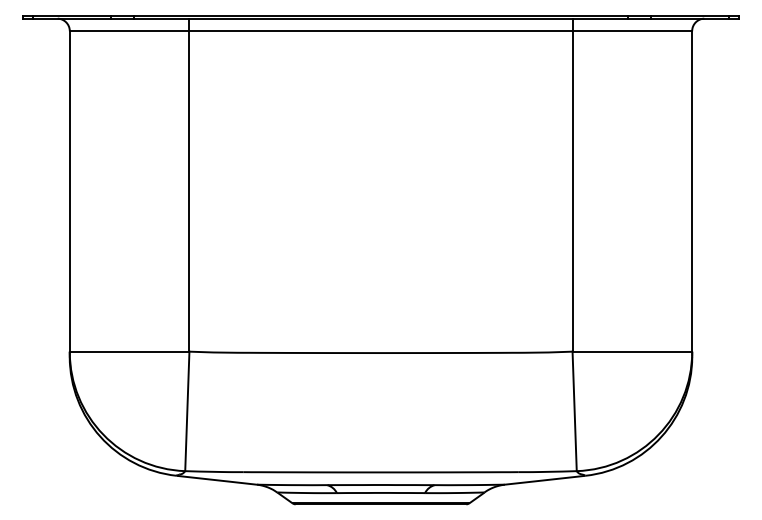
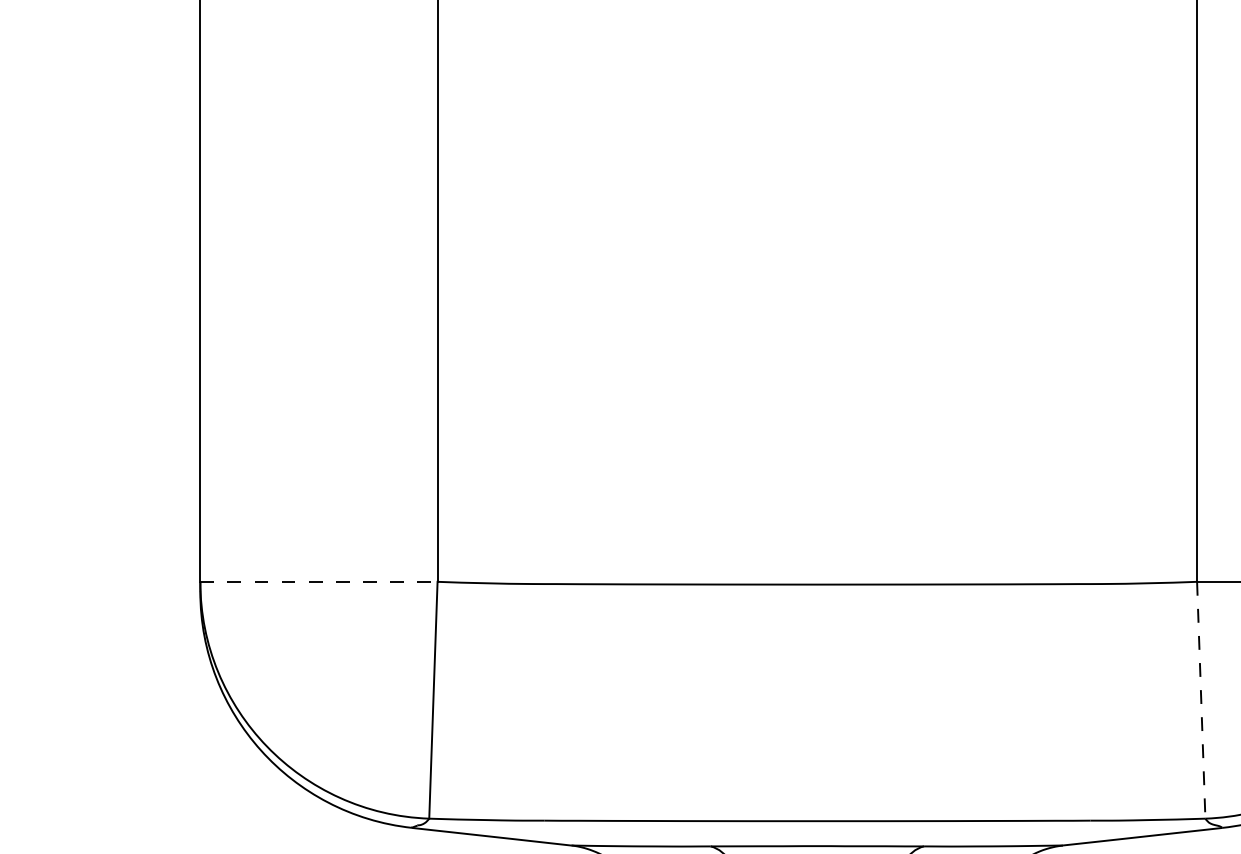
line: (129, 351) -> (318, 581), solid -> dashed
line: (574, 411) -> (1200, 700), solid -> dashed

